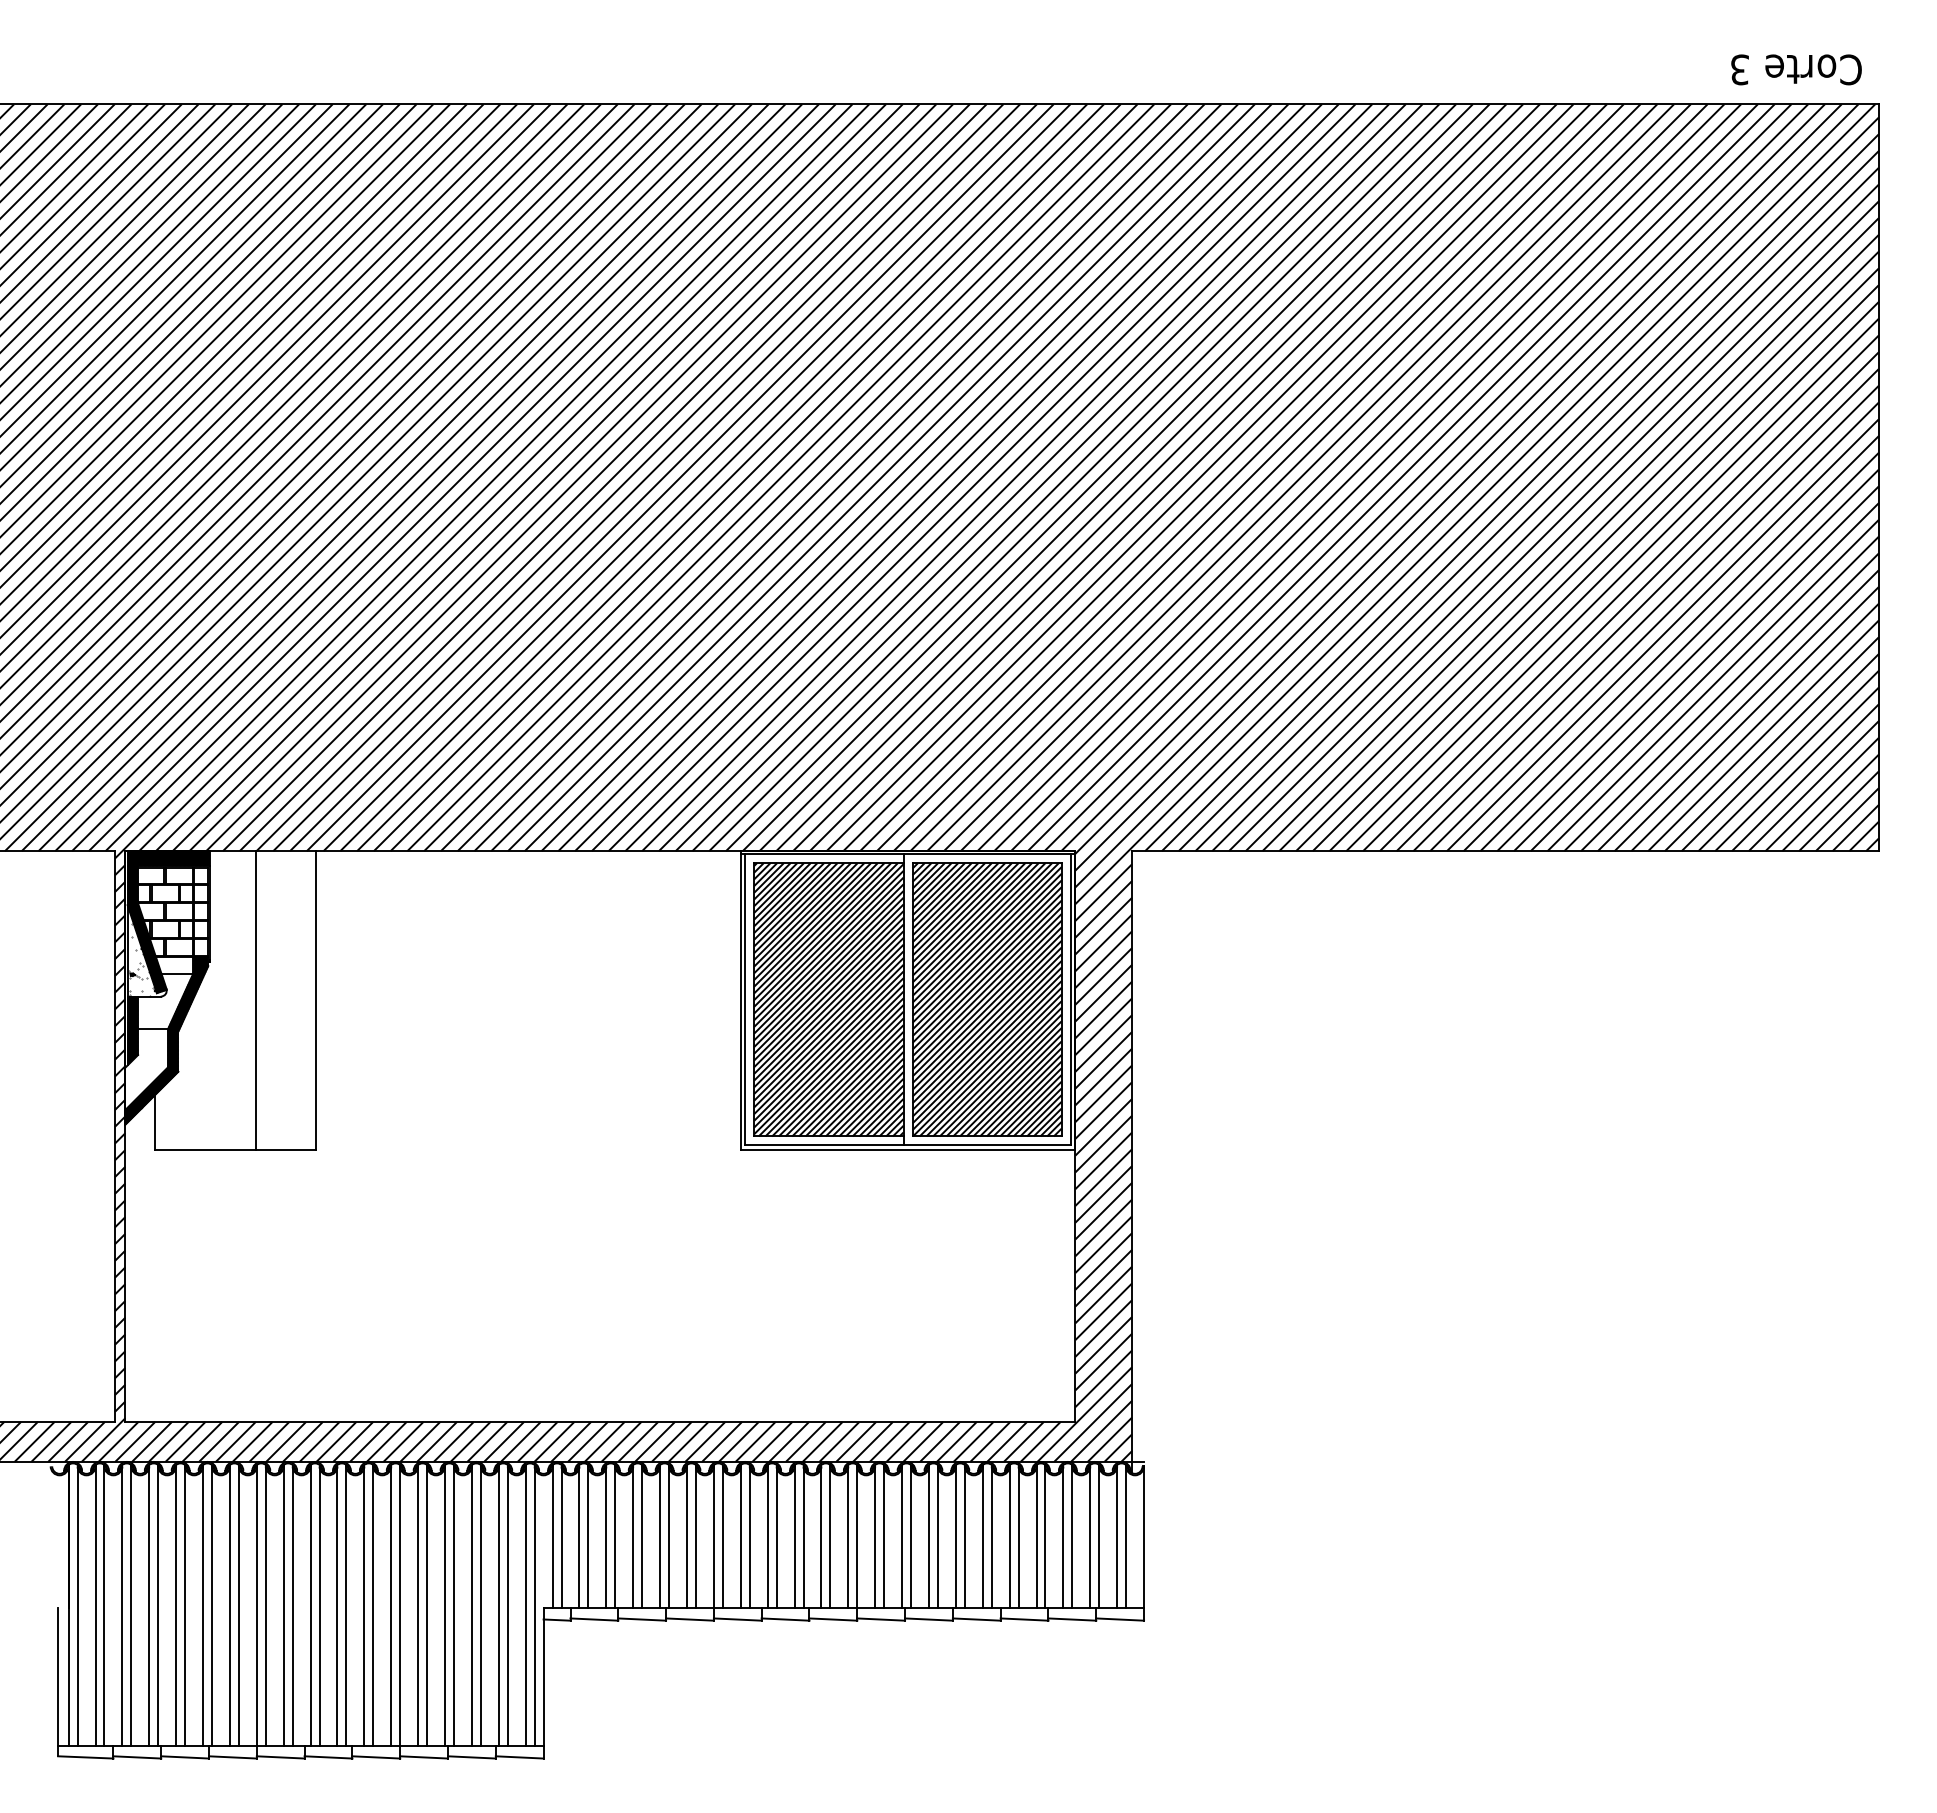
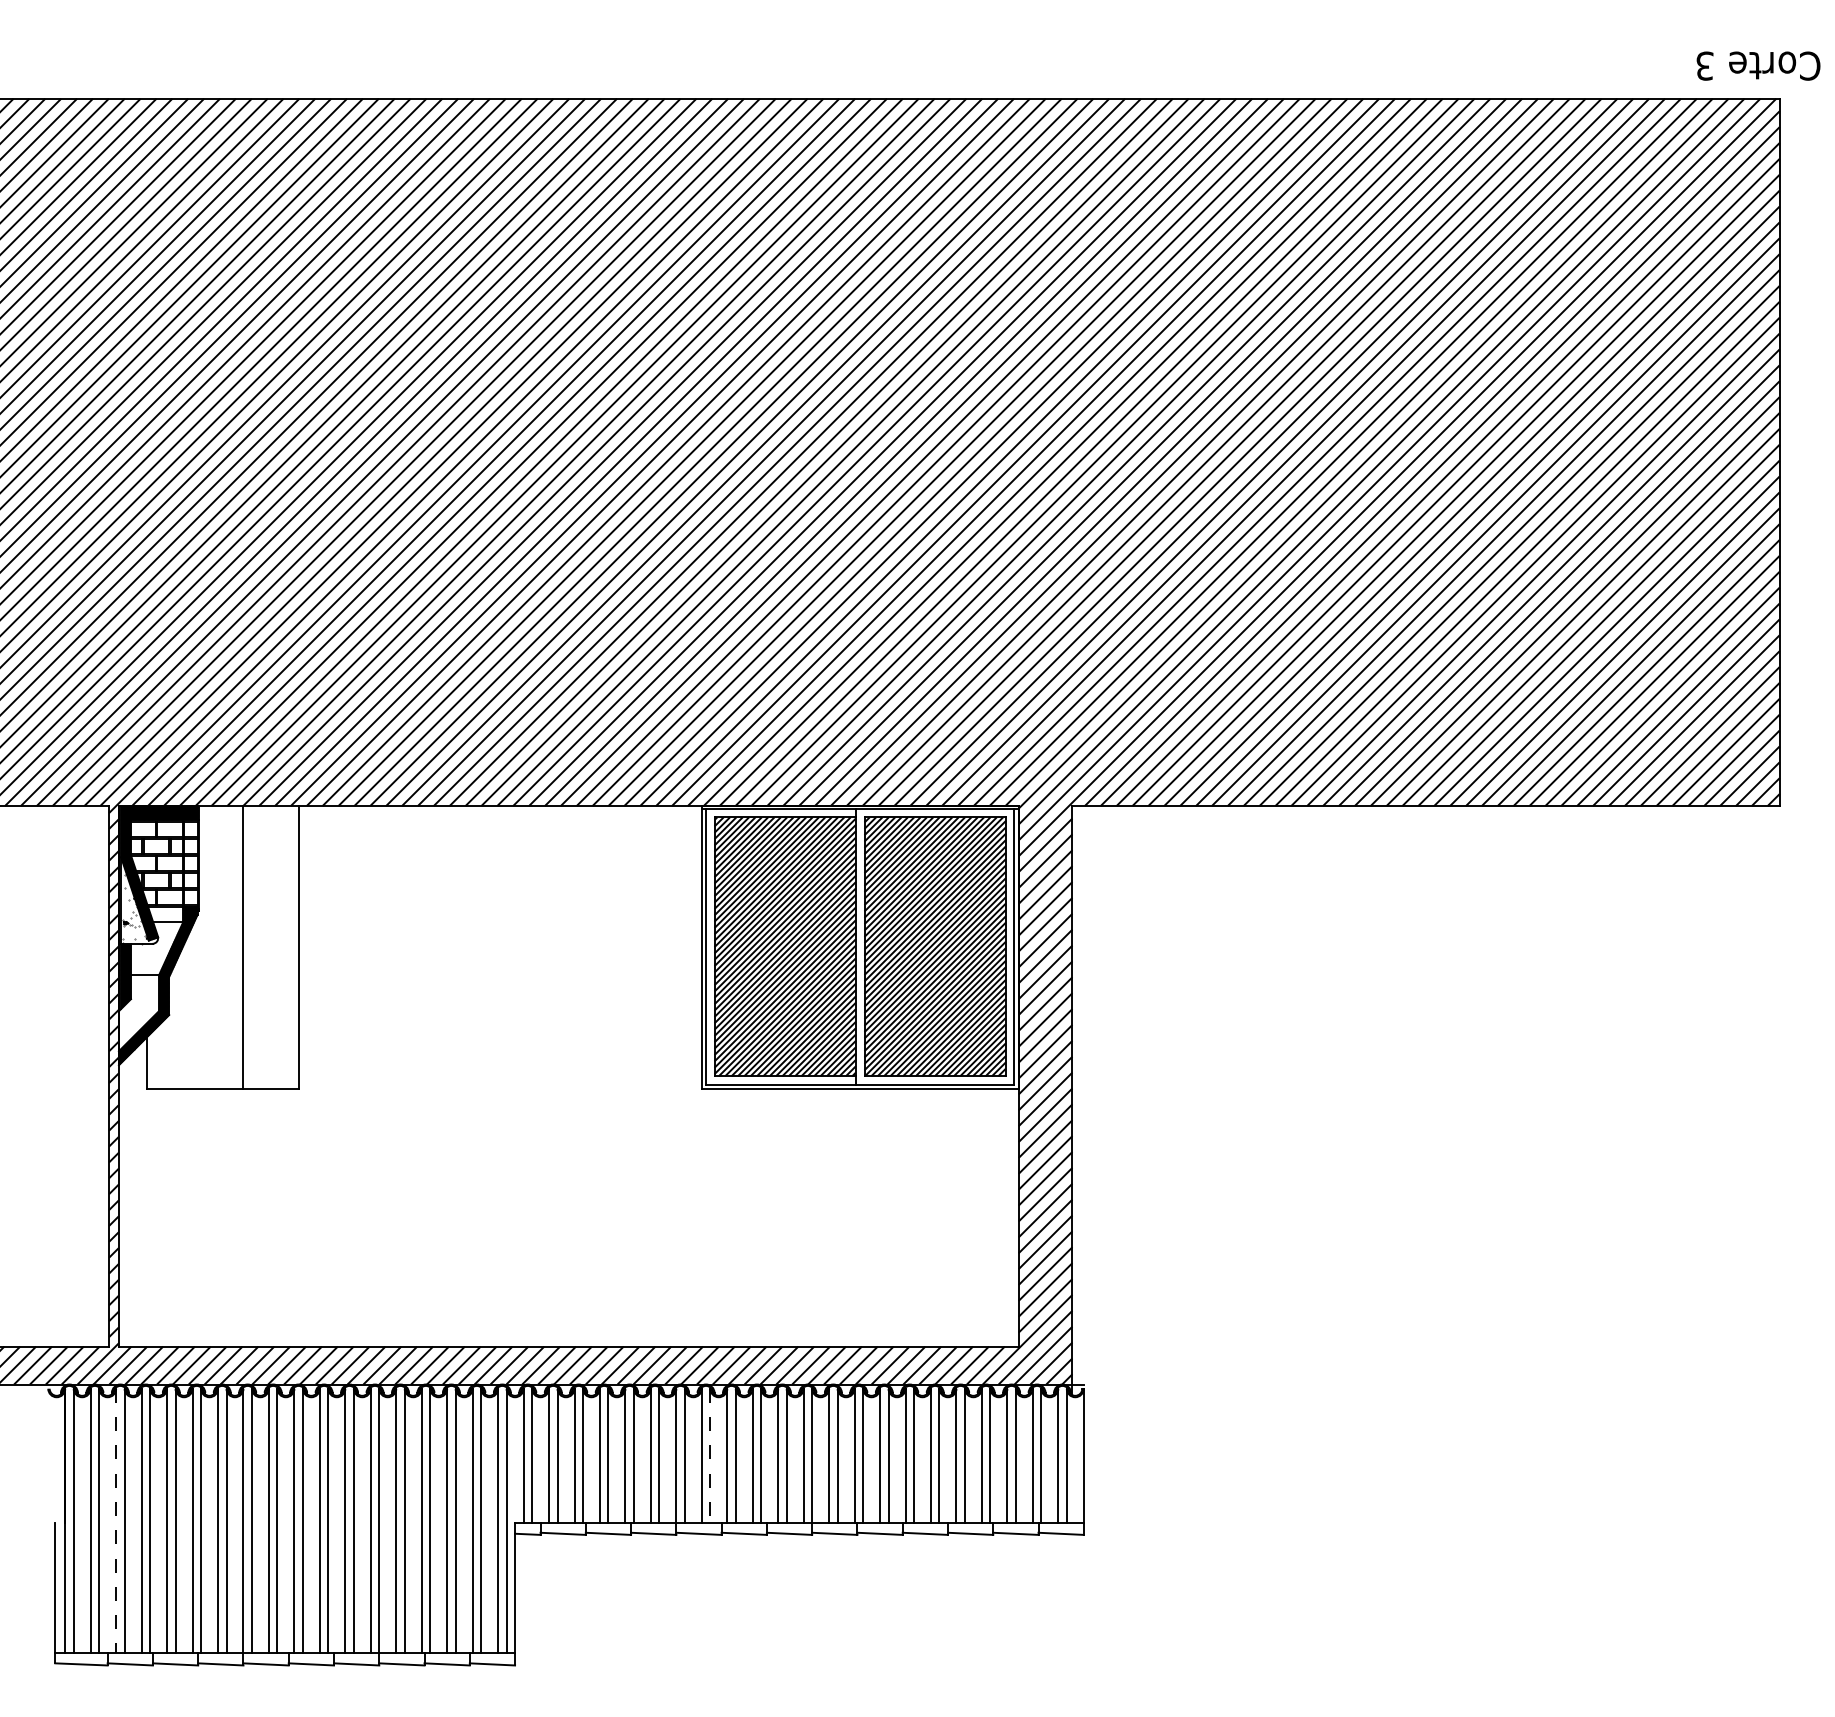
text: (1796, 69) -> (1758, 65), moved
line: (749, 1537) -> (710, 1456), solid -> dashed
line: (122, 1606) -> (116, 1521), solid -> dashed

